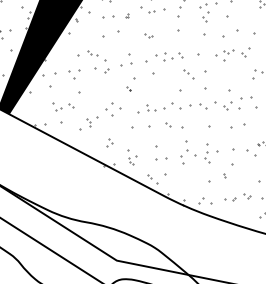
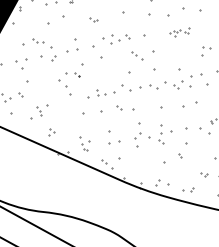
part: (232, 54) -> (179, 32), size x0.6
part: (109, 109) -> (63, 80), moved
part: (109, 142) -> (51, 131), moved
part: (230, 199) -> (188, 190), moved

